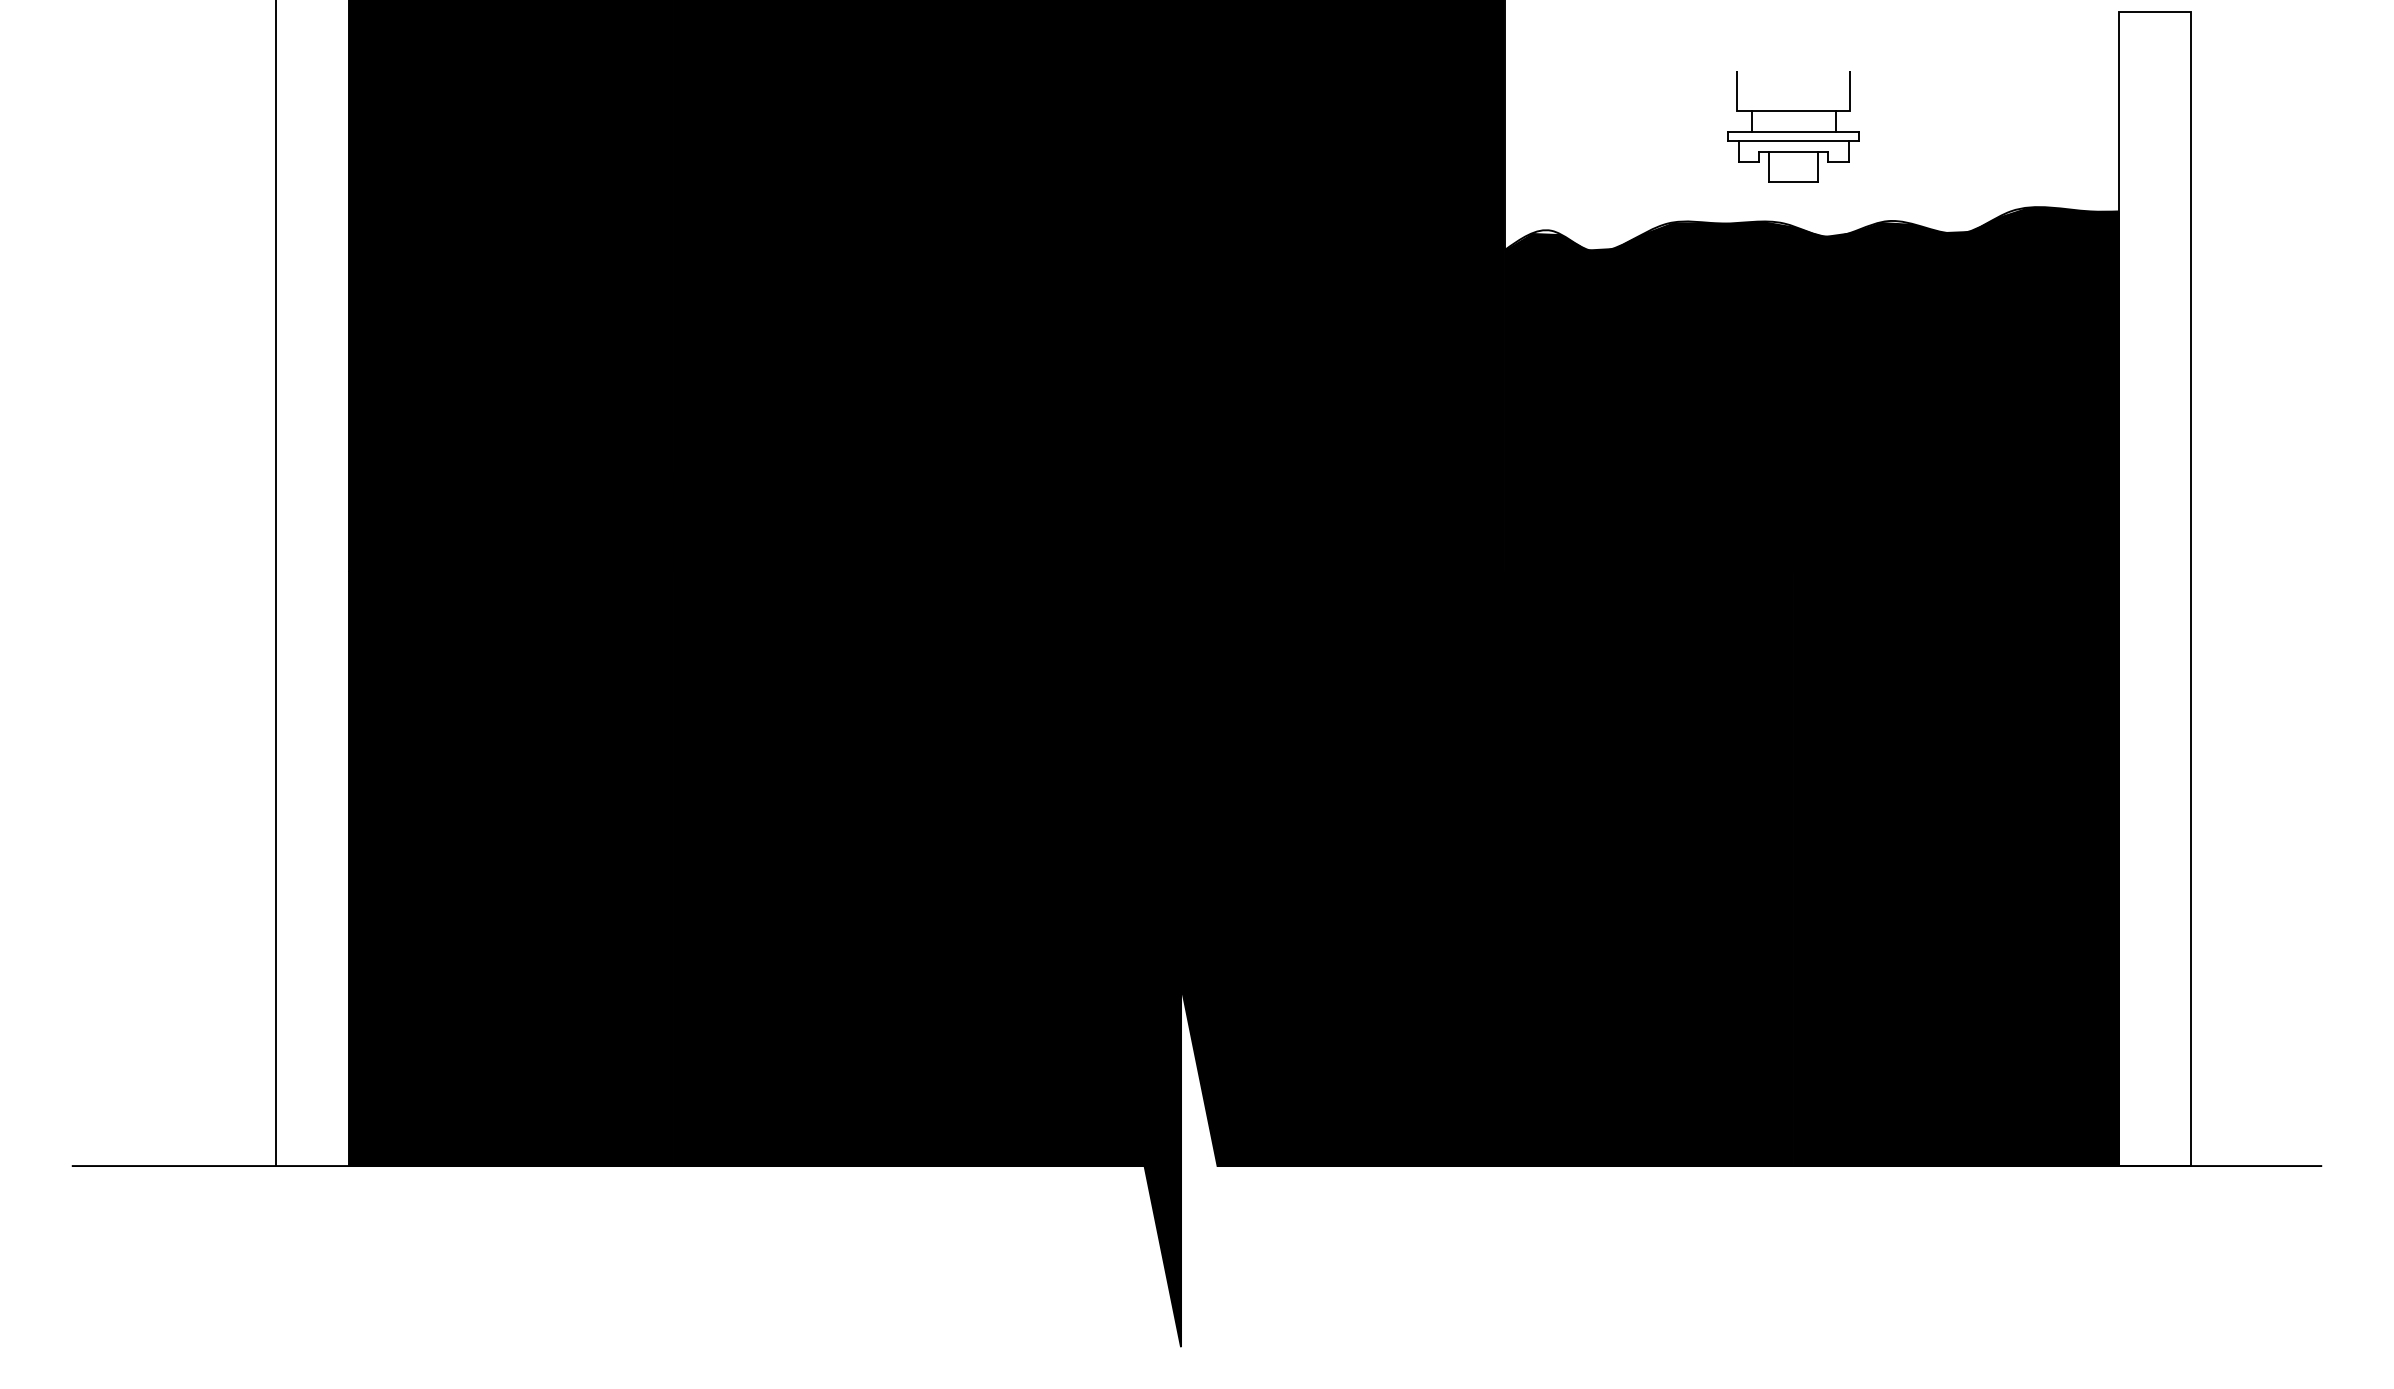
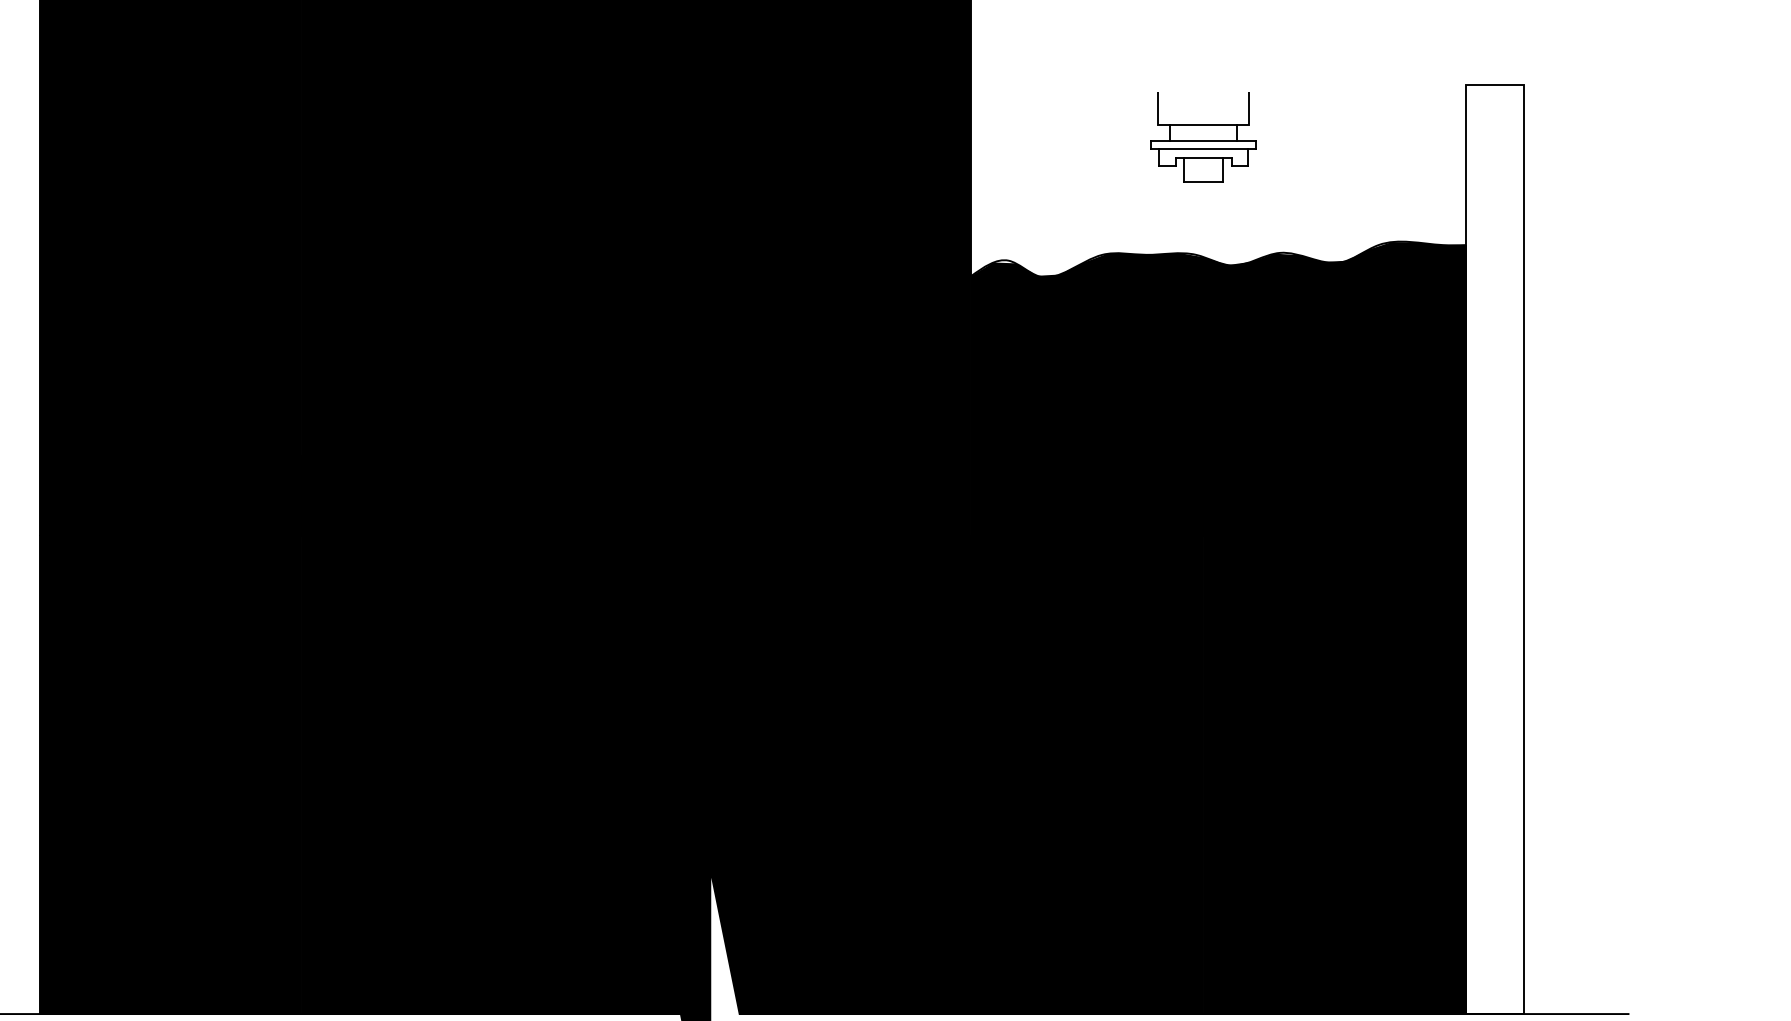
part: (1793, 126) -> (1203, 137), moved

